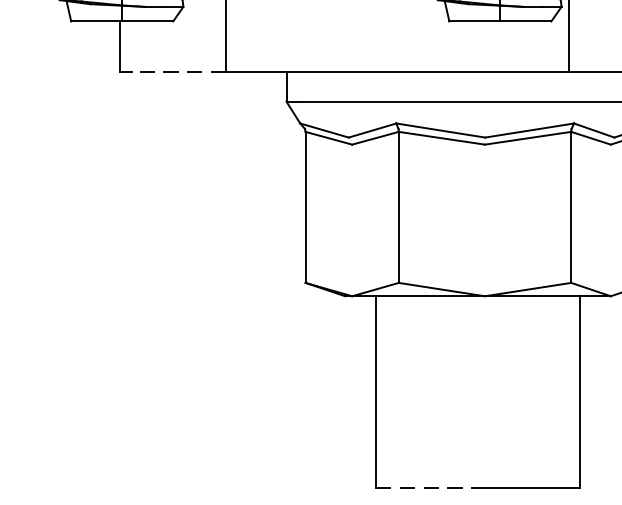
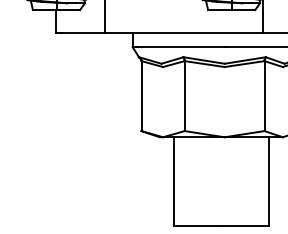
line: (178, 72) -> (82, 33), dashed -> solid
line: (428, 488) -> (198, 226), dashed -> solid

